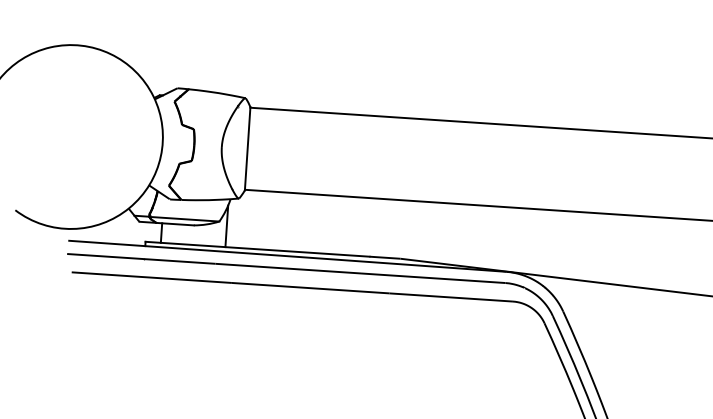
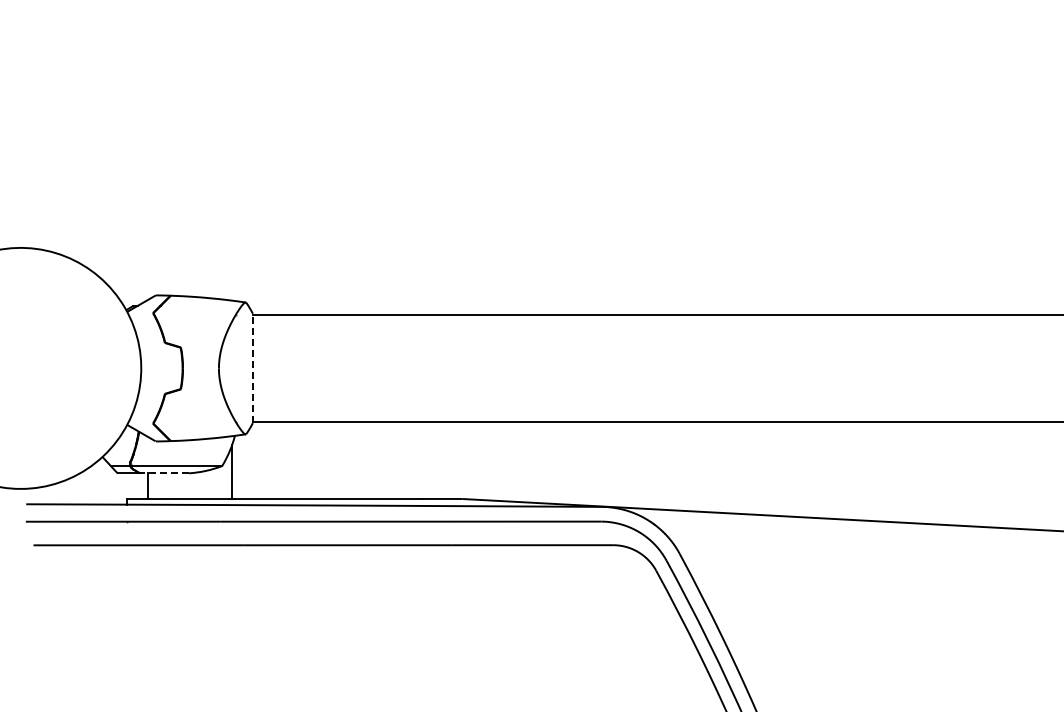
line: (247, 148) -> (252, 368), solid -> dashed
line: (175, 224) -> (164, 473), solid -> dashed

